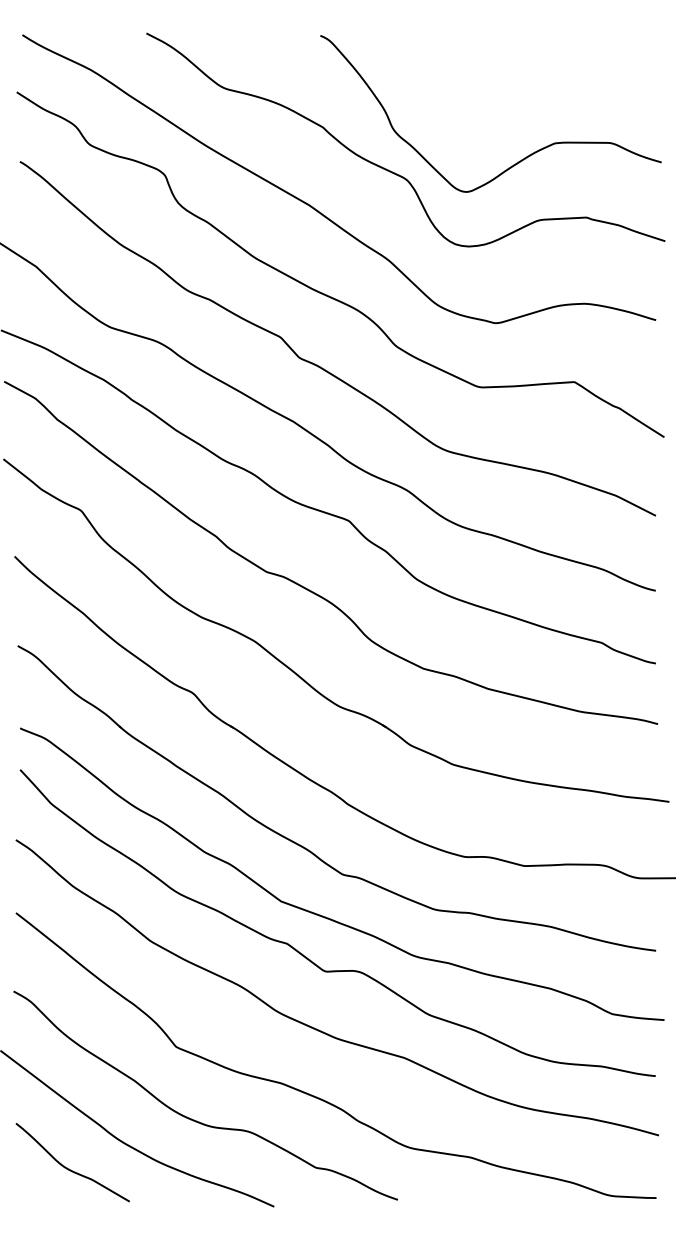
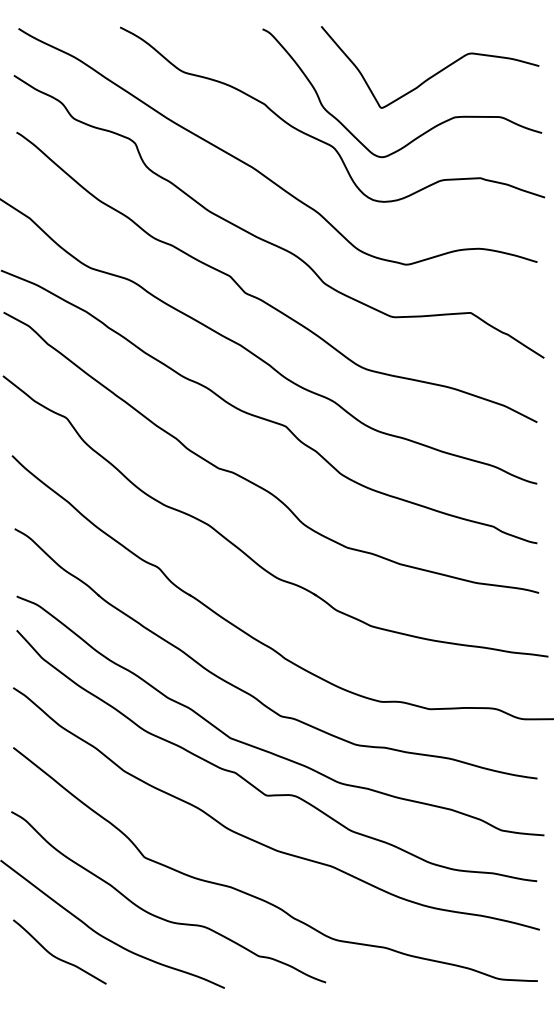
curve: (531, 89) -> (435, 73), added

